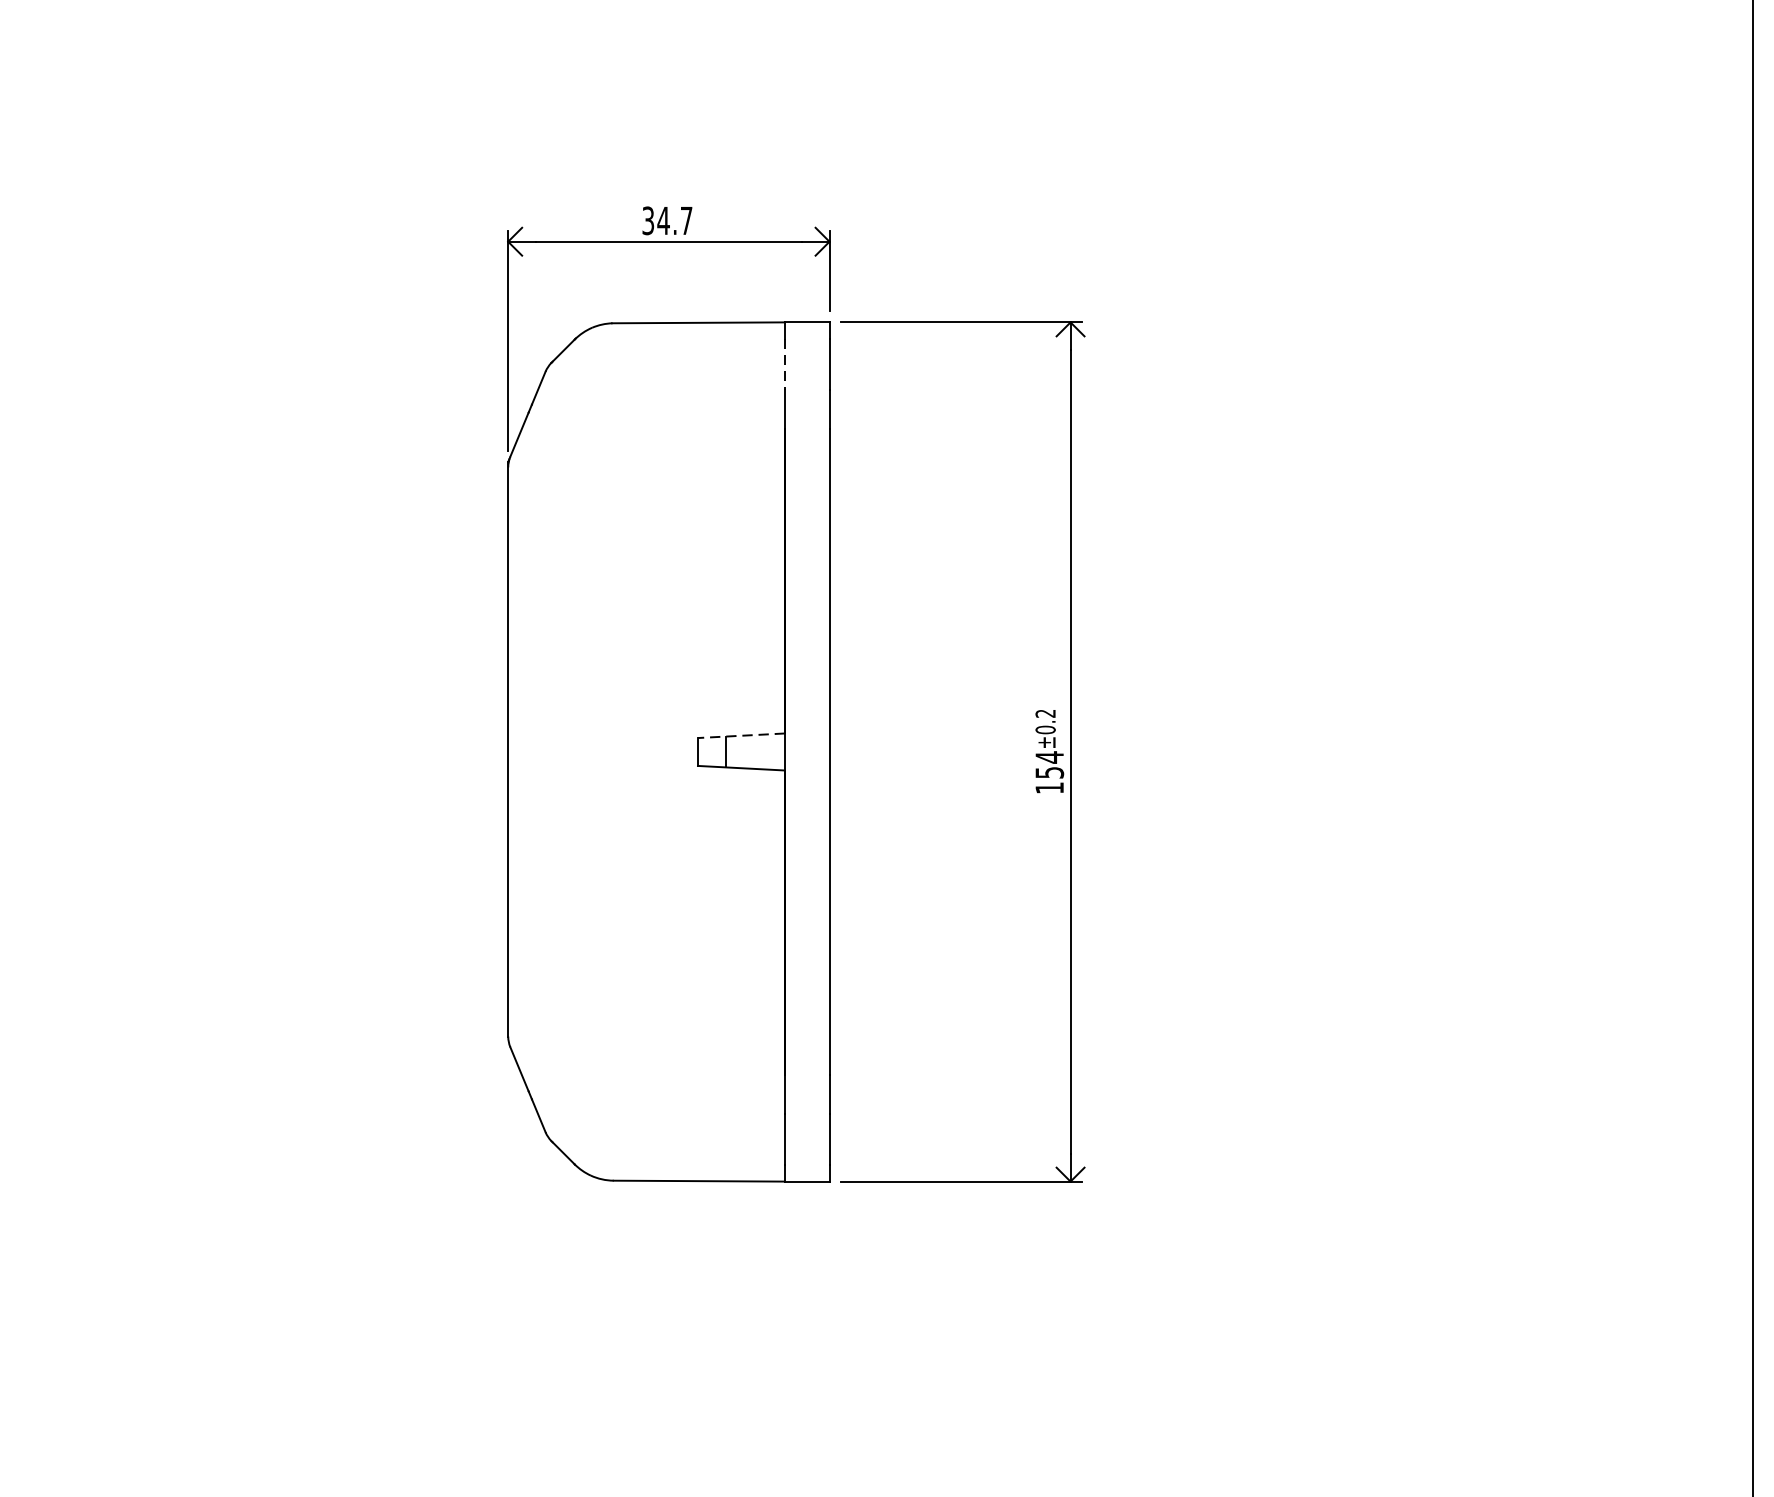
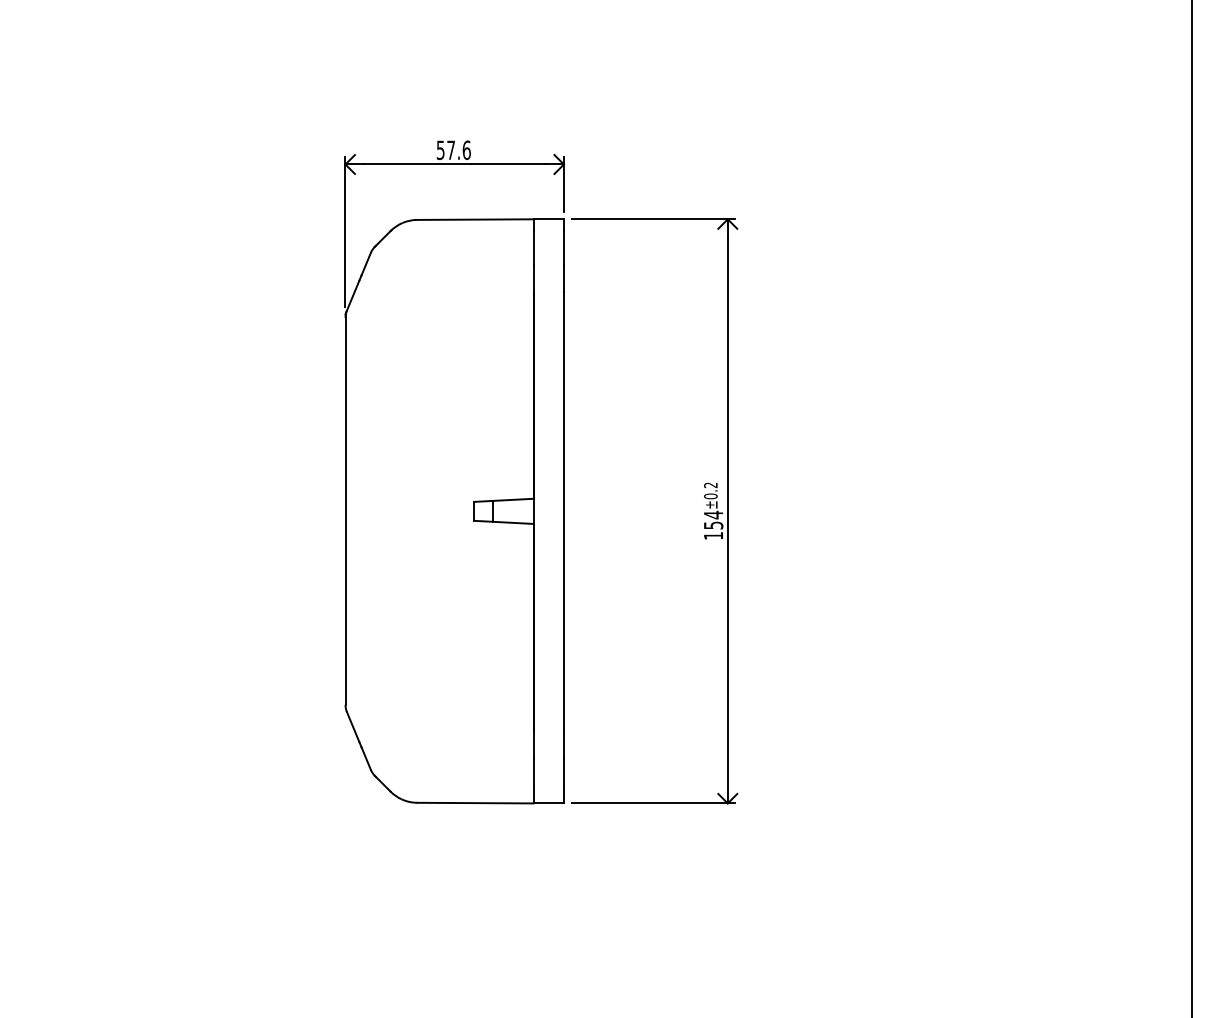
text: (667, 219) -> (453, 149), 34.7 -> 57.6
line: (784, 365) -> (533, 248), dashed -> solid
line: (742, 735) -> (504, 500), dashed -> solid

